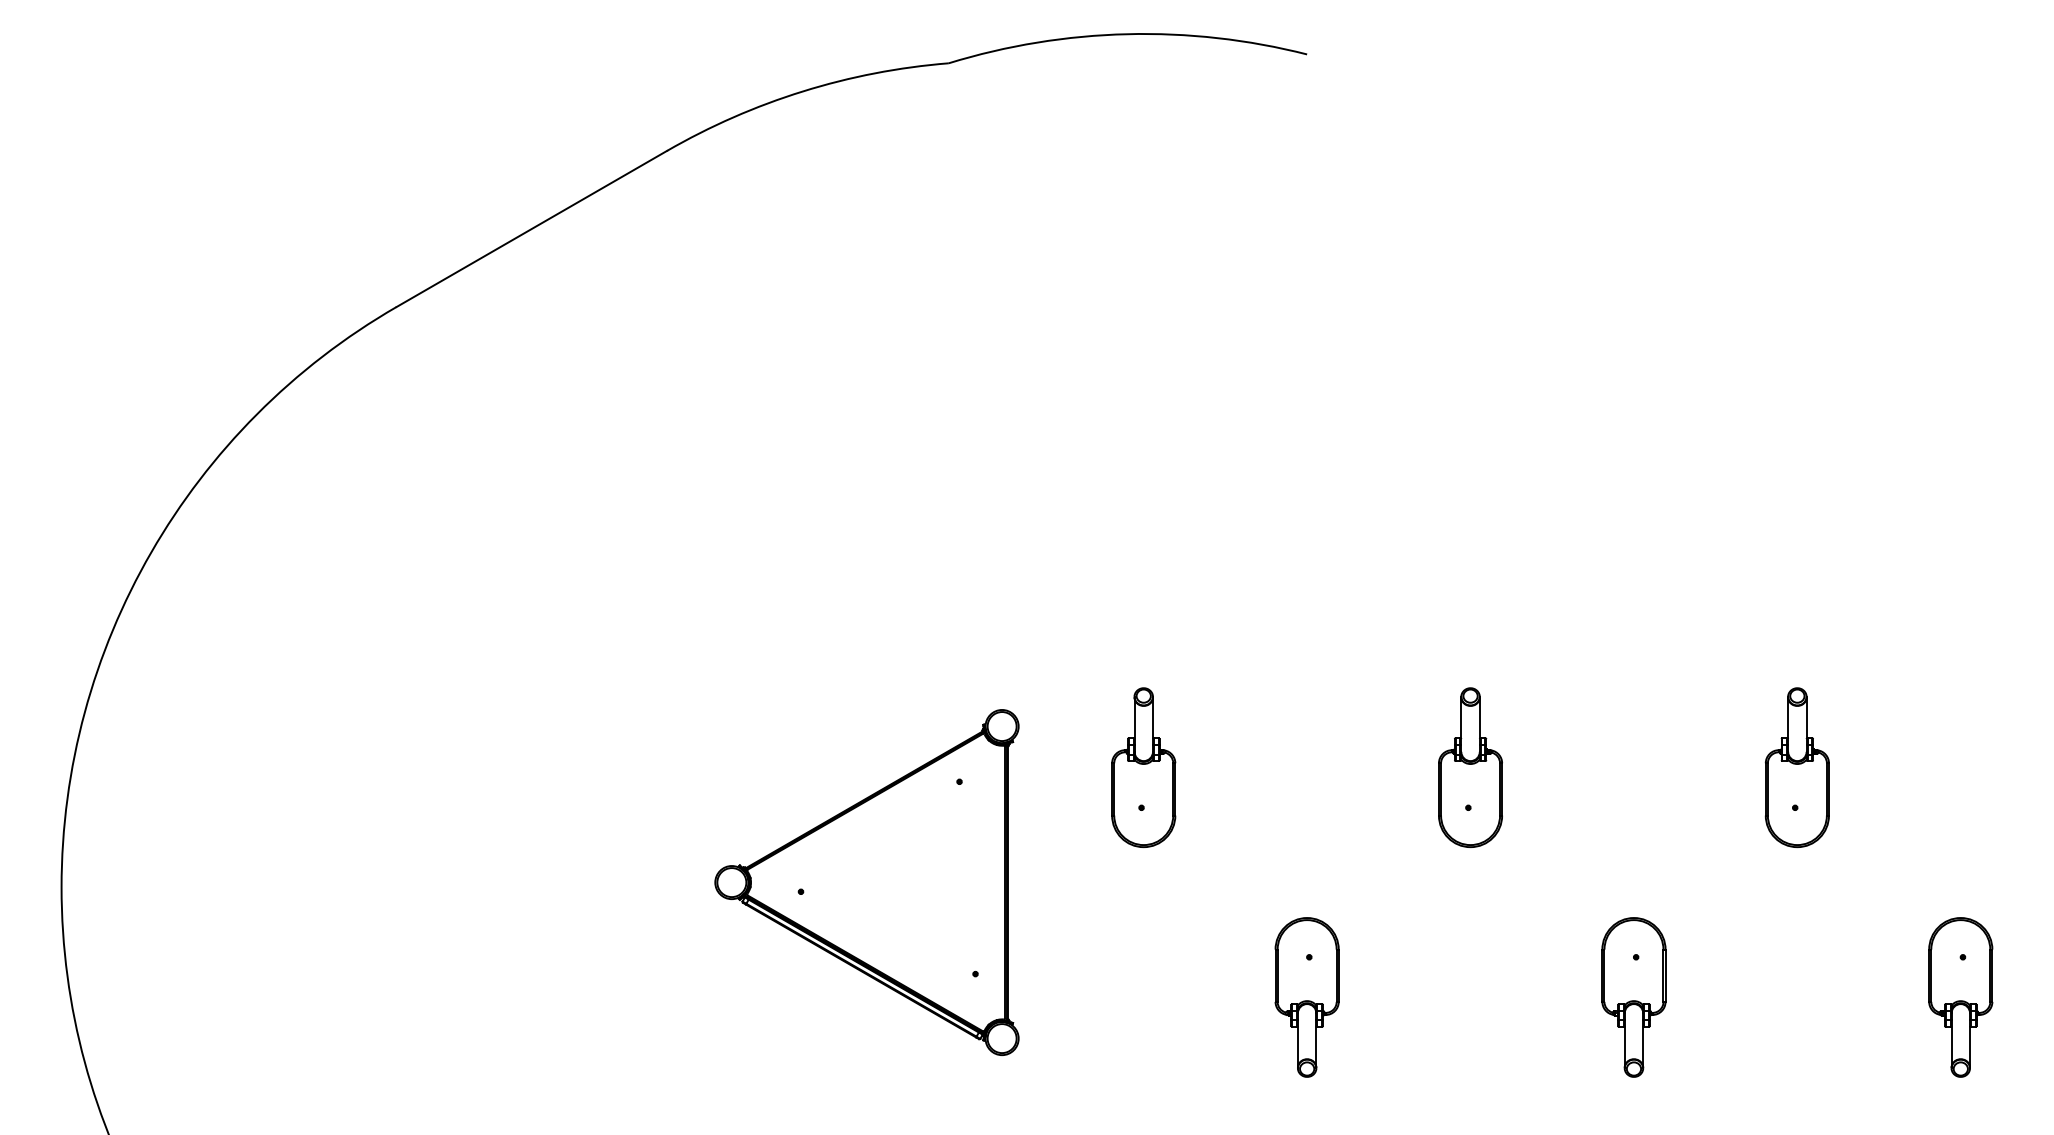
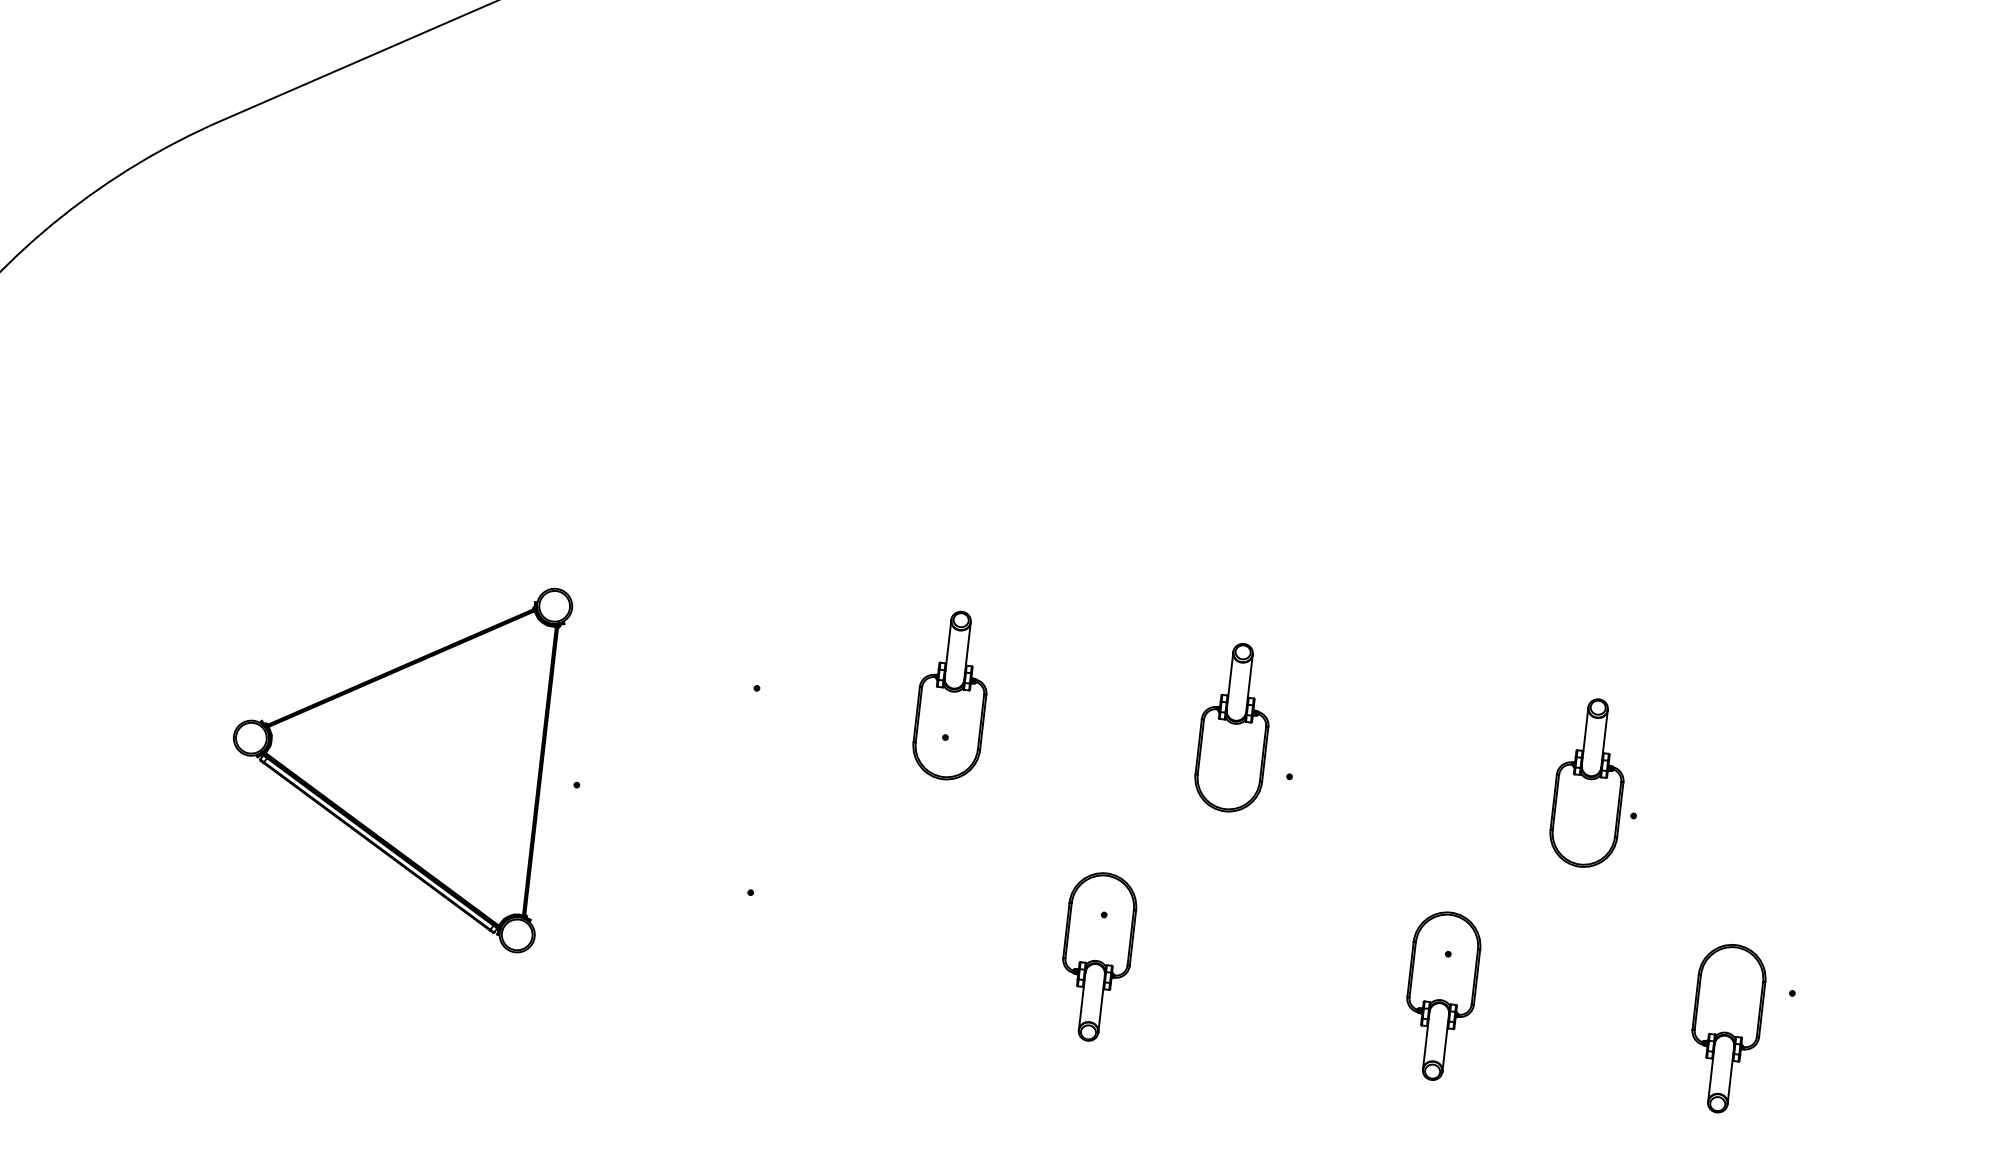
part: (1470, 767) -> (1234, 727), moved
part: (1796, 767) -> (1588, 782), moved
part: (866, 882) -> (393, 754), moved
part: (1960, 997) -> (1726, 1028), moved

